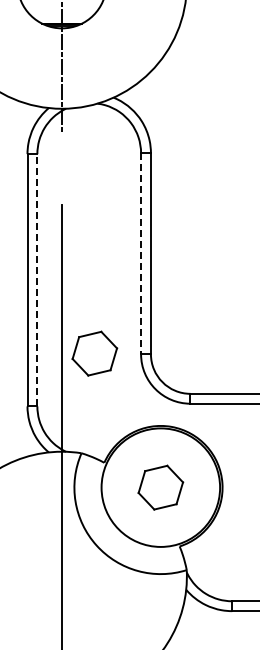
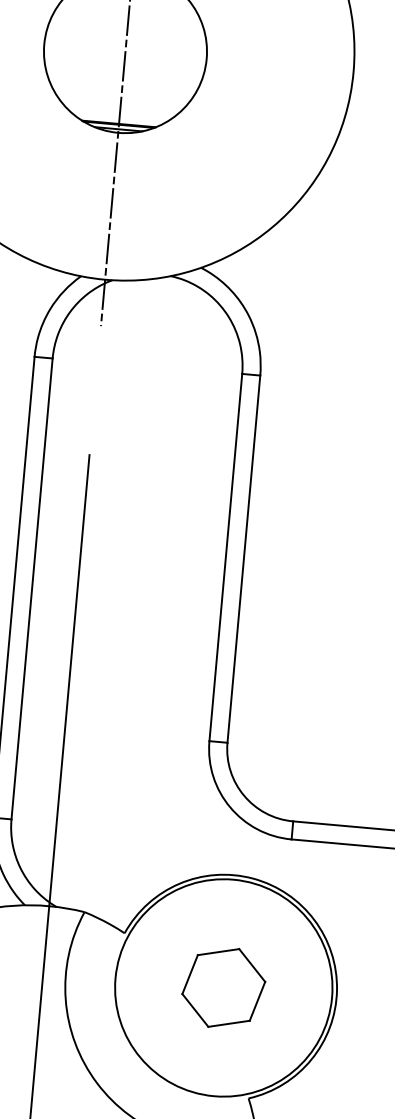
line: (141, 253) -> (226, 557), dashed -> solid
line: (37, 279) -> (32, 587), dashed -> solid
part: (94, 353) -> (124, 732), removed

